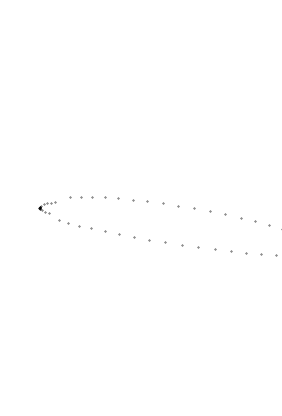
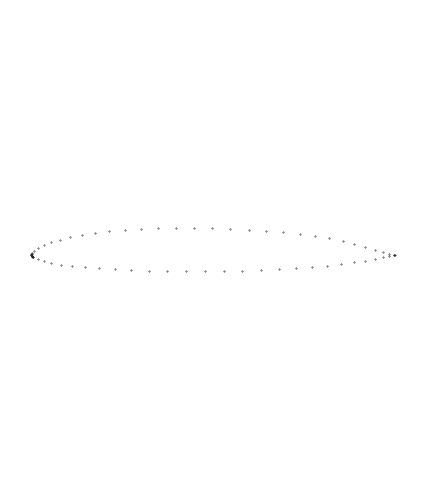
part: (46, 206) -> (45, 251), size x1.67

